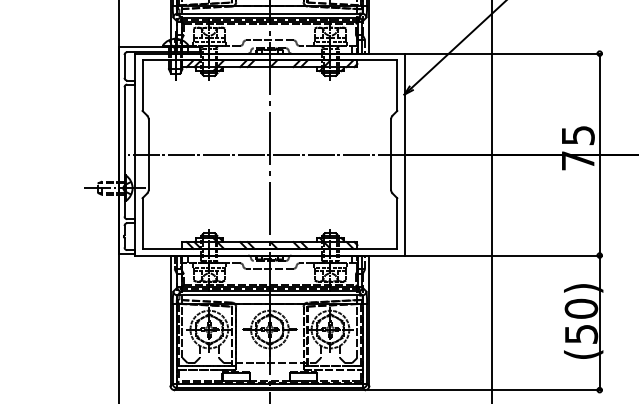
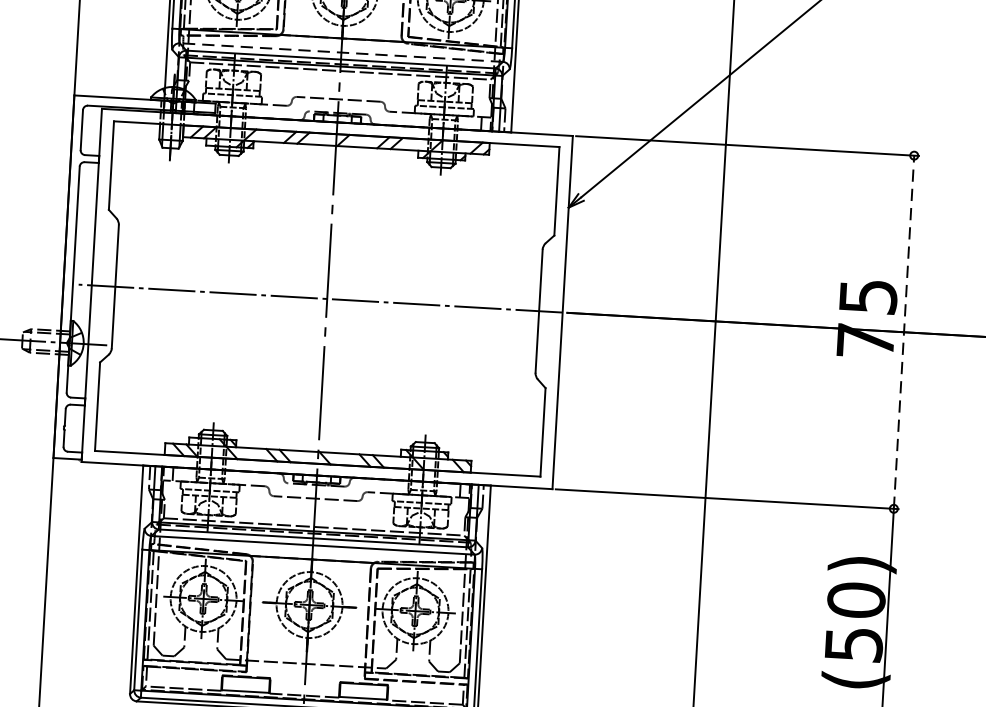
line: (269, 13) -> (340, 52), solid -> dashed
line: (599, 154) -> (903, 332), solid -> dashed

